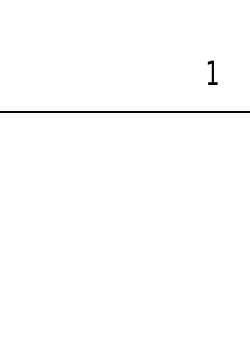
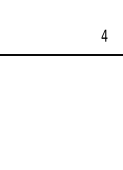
text: (212, 72) -> (104, 35), 1 -> 4

